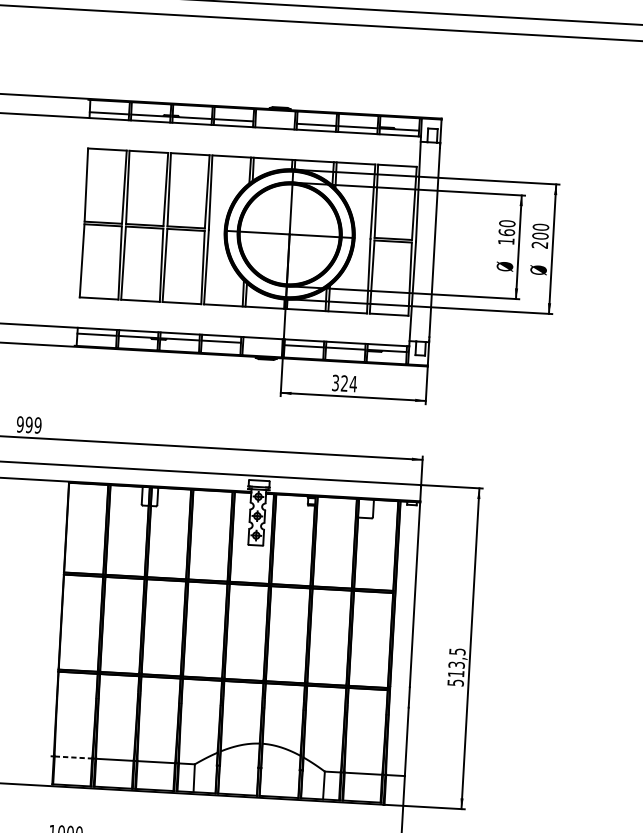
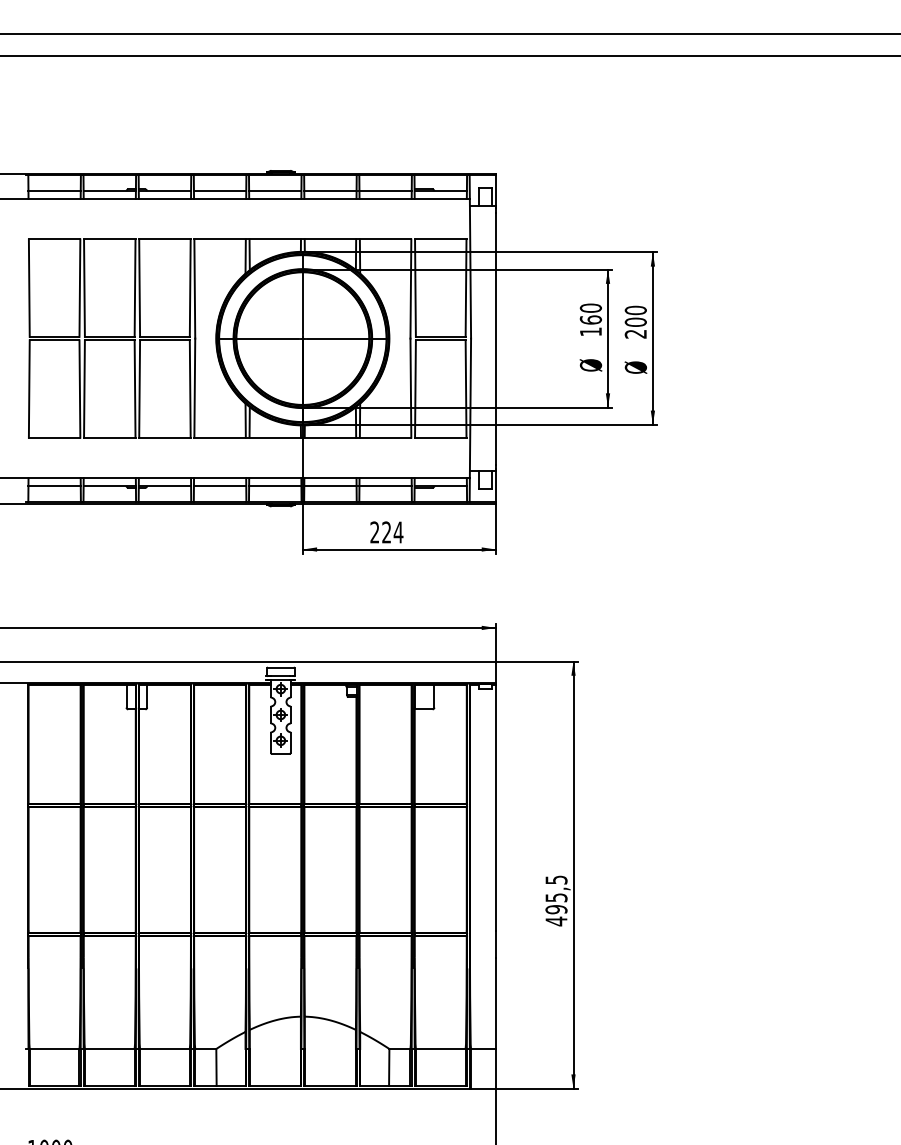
line: (275, 122) -> (275, 191), added
line: (262, 344) -> (275, 486), added
text: (335, 383) -> (374, 532), 324 -> 224
text: (456, 673) -> (556, 909), 513,5 -> 495,5
line: (73, 757) -> (54, 1048), dashed -> solid

